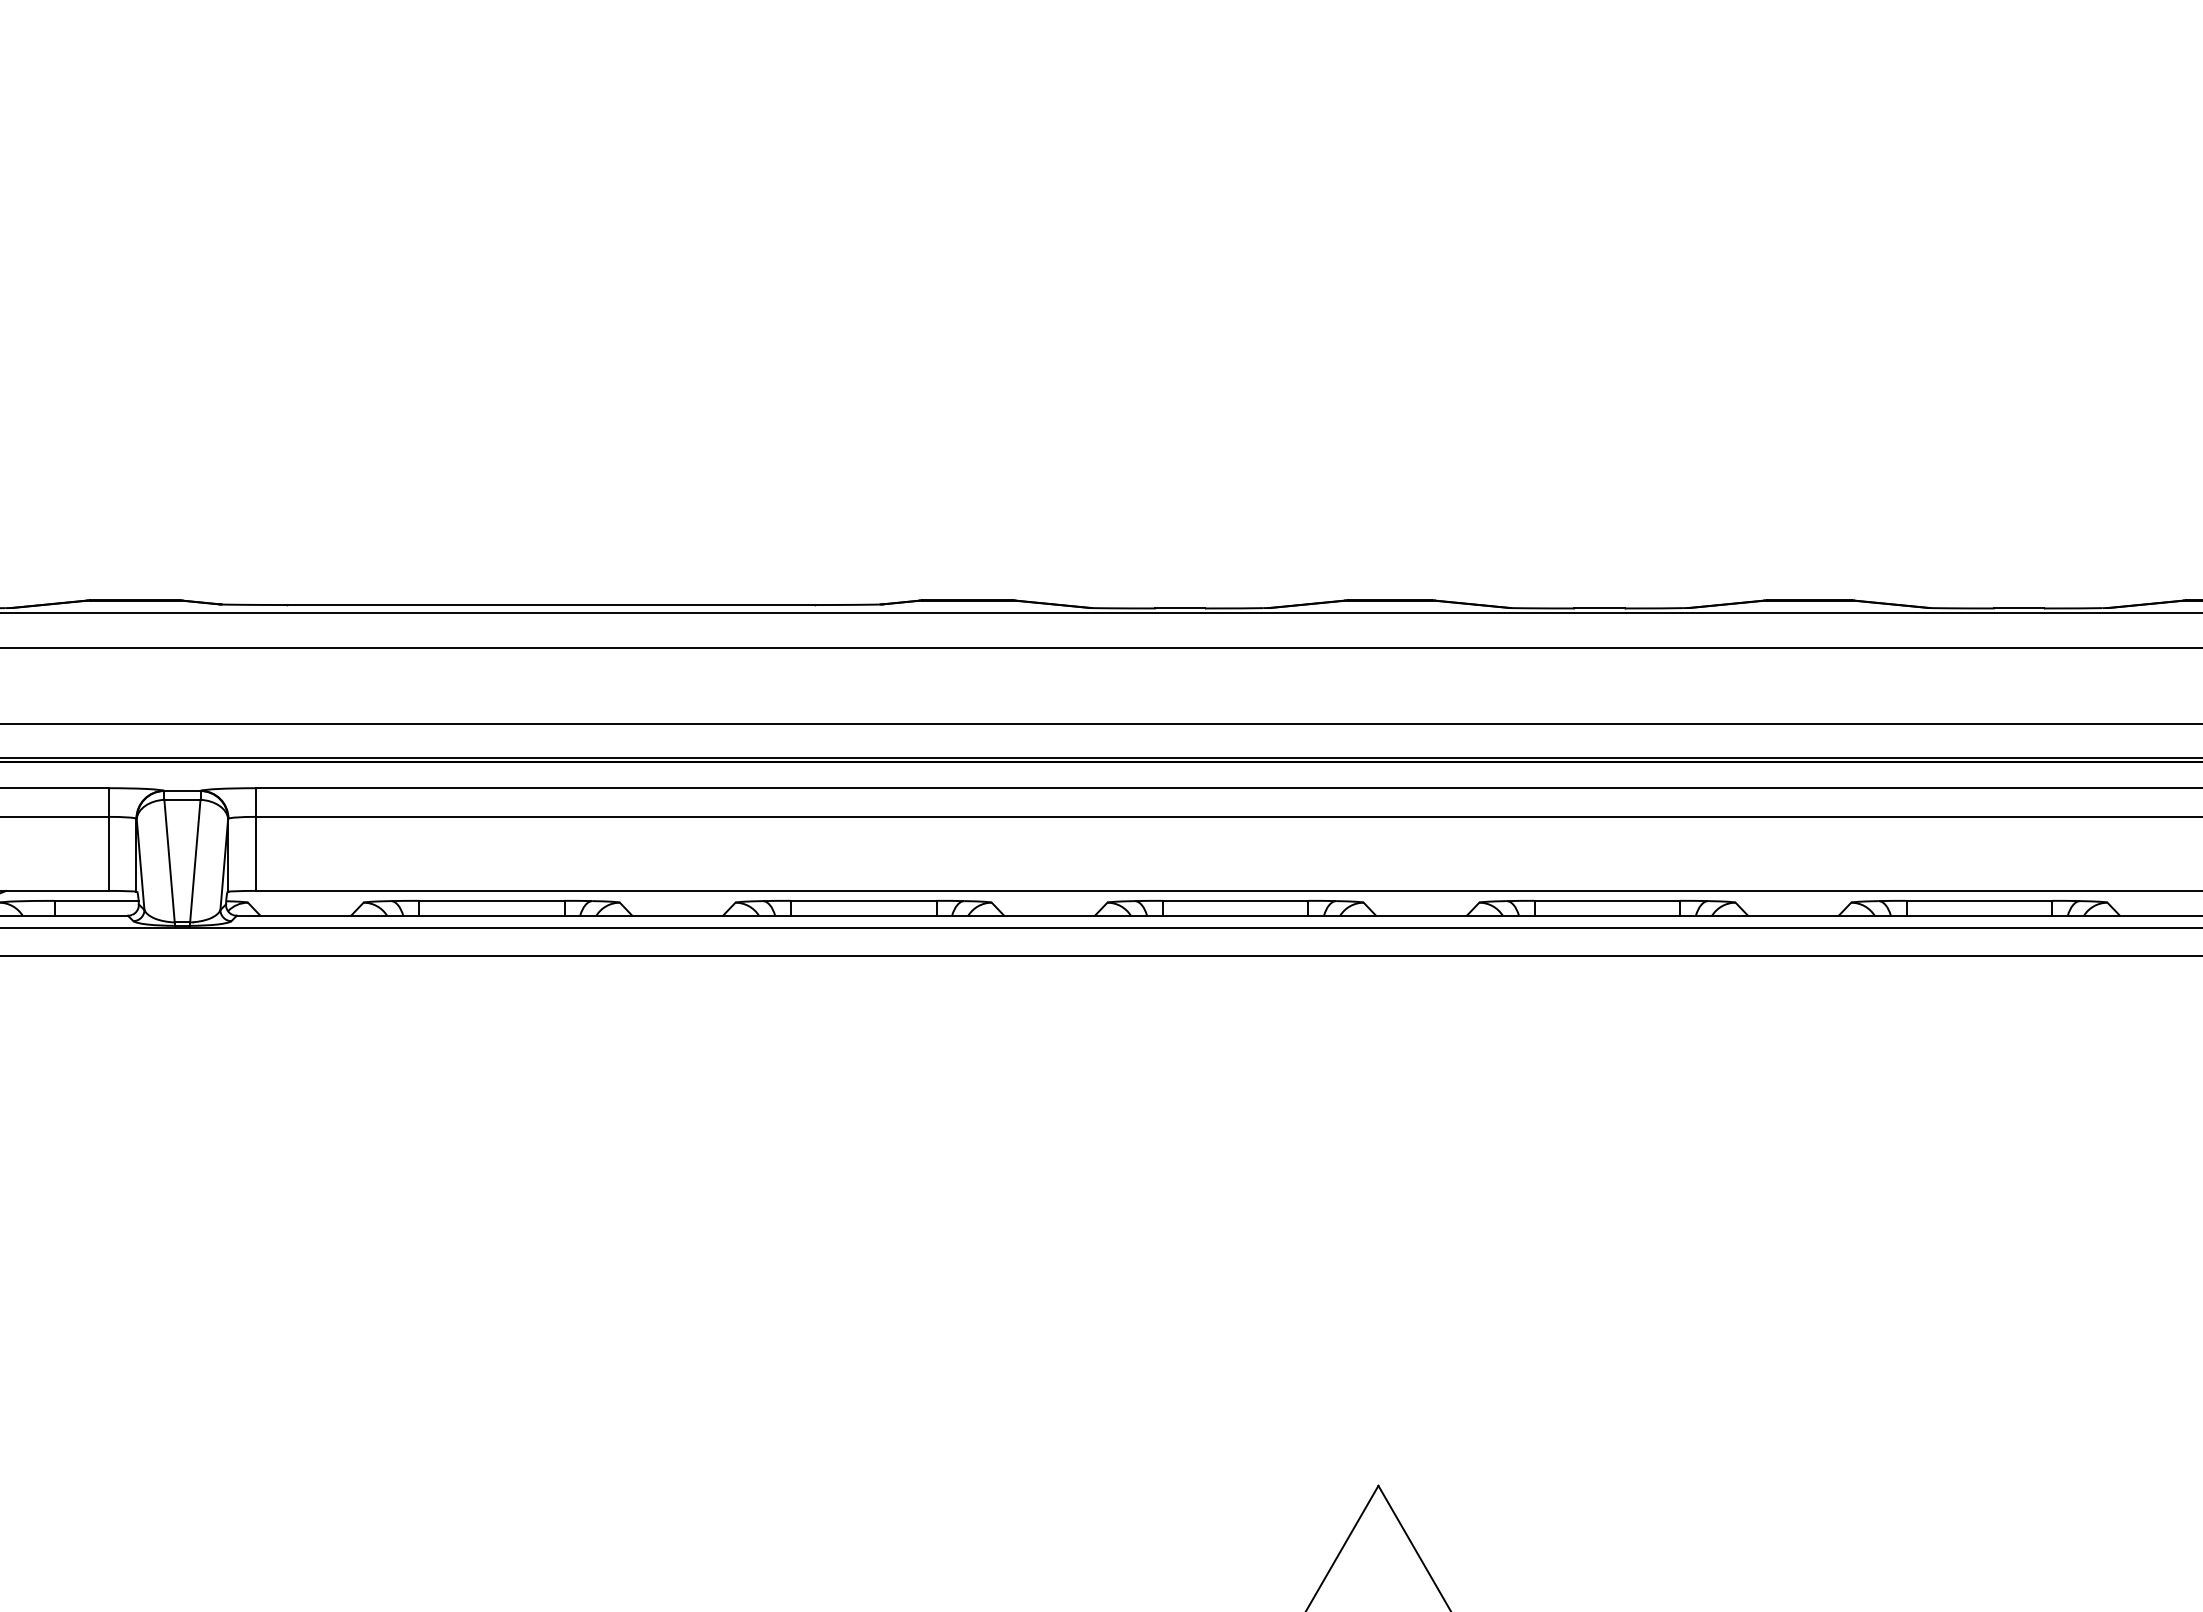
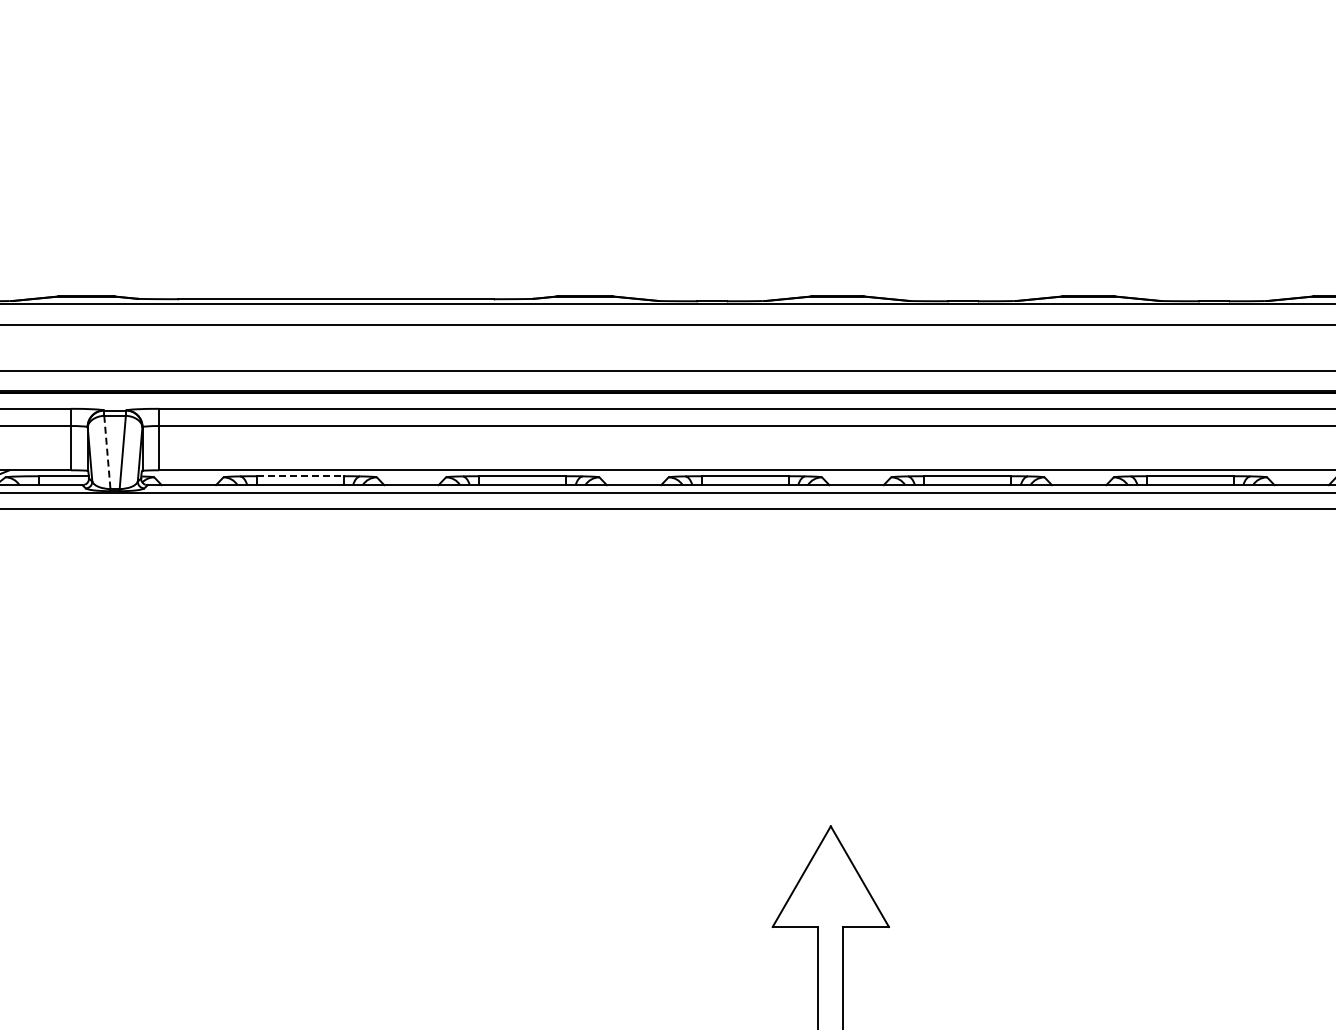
line: (169, 861) -> (107, 452), solid -> dashed
line: (492, 901) -> (300, 476), solid -> dashed

